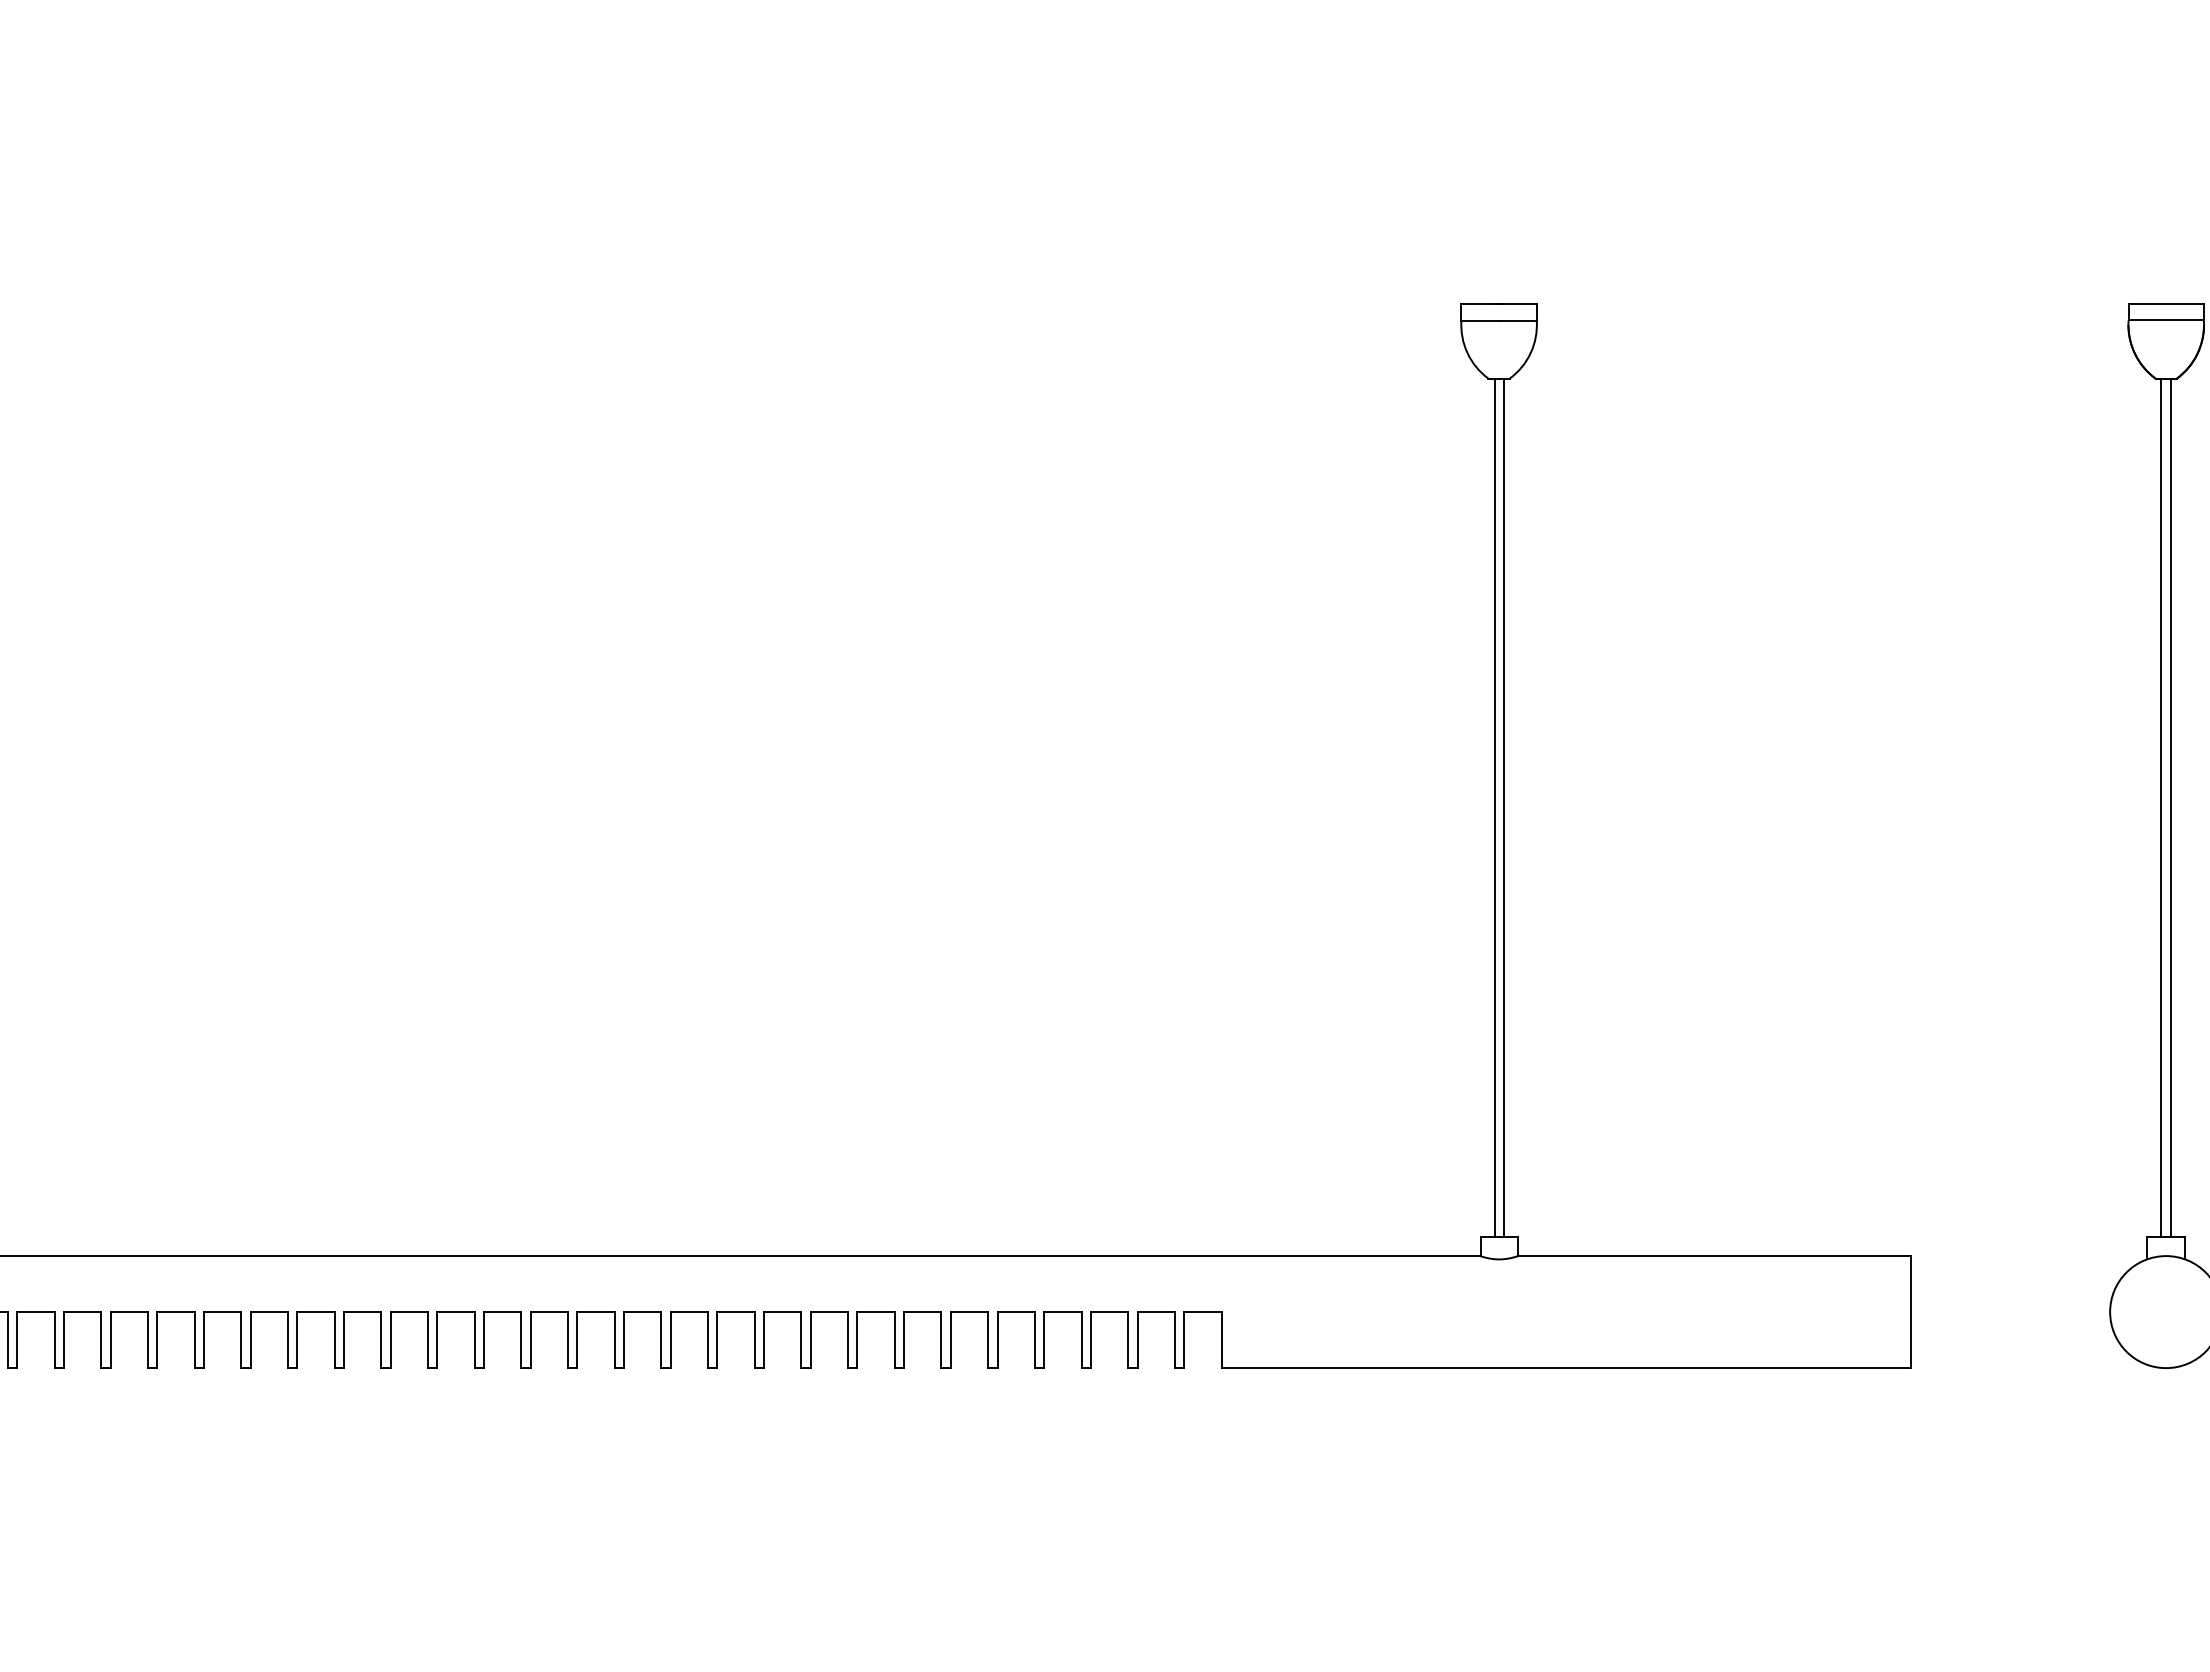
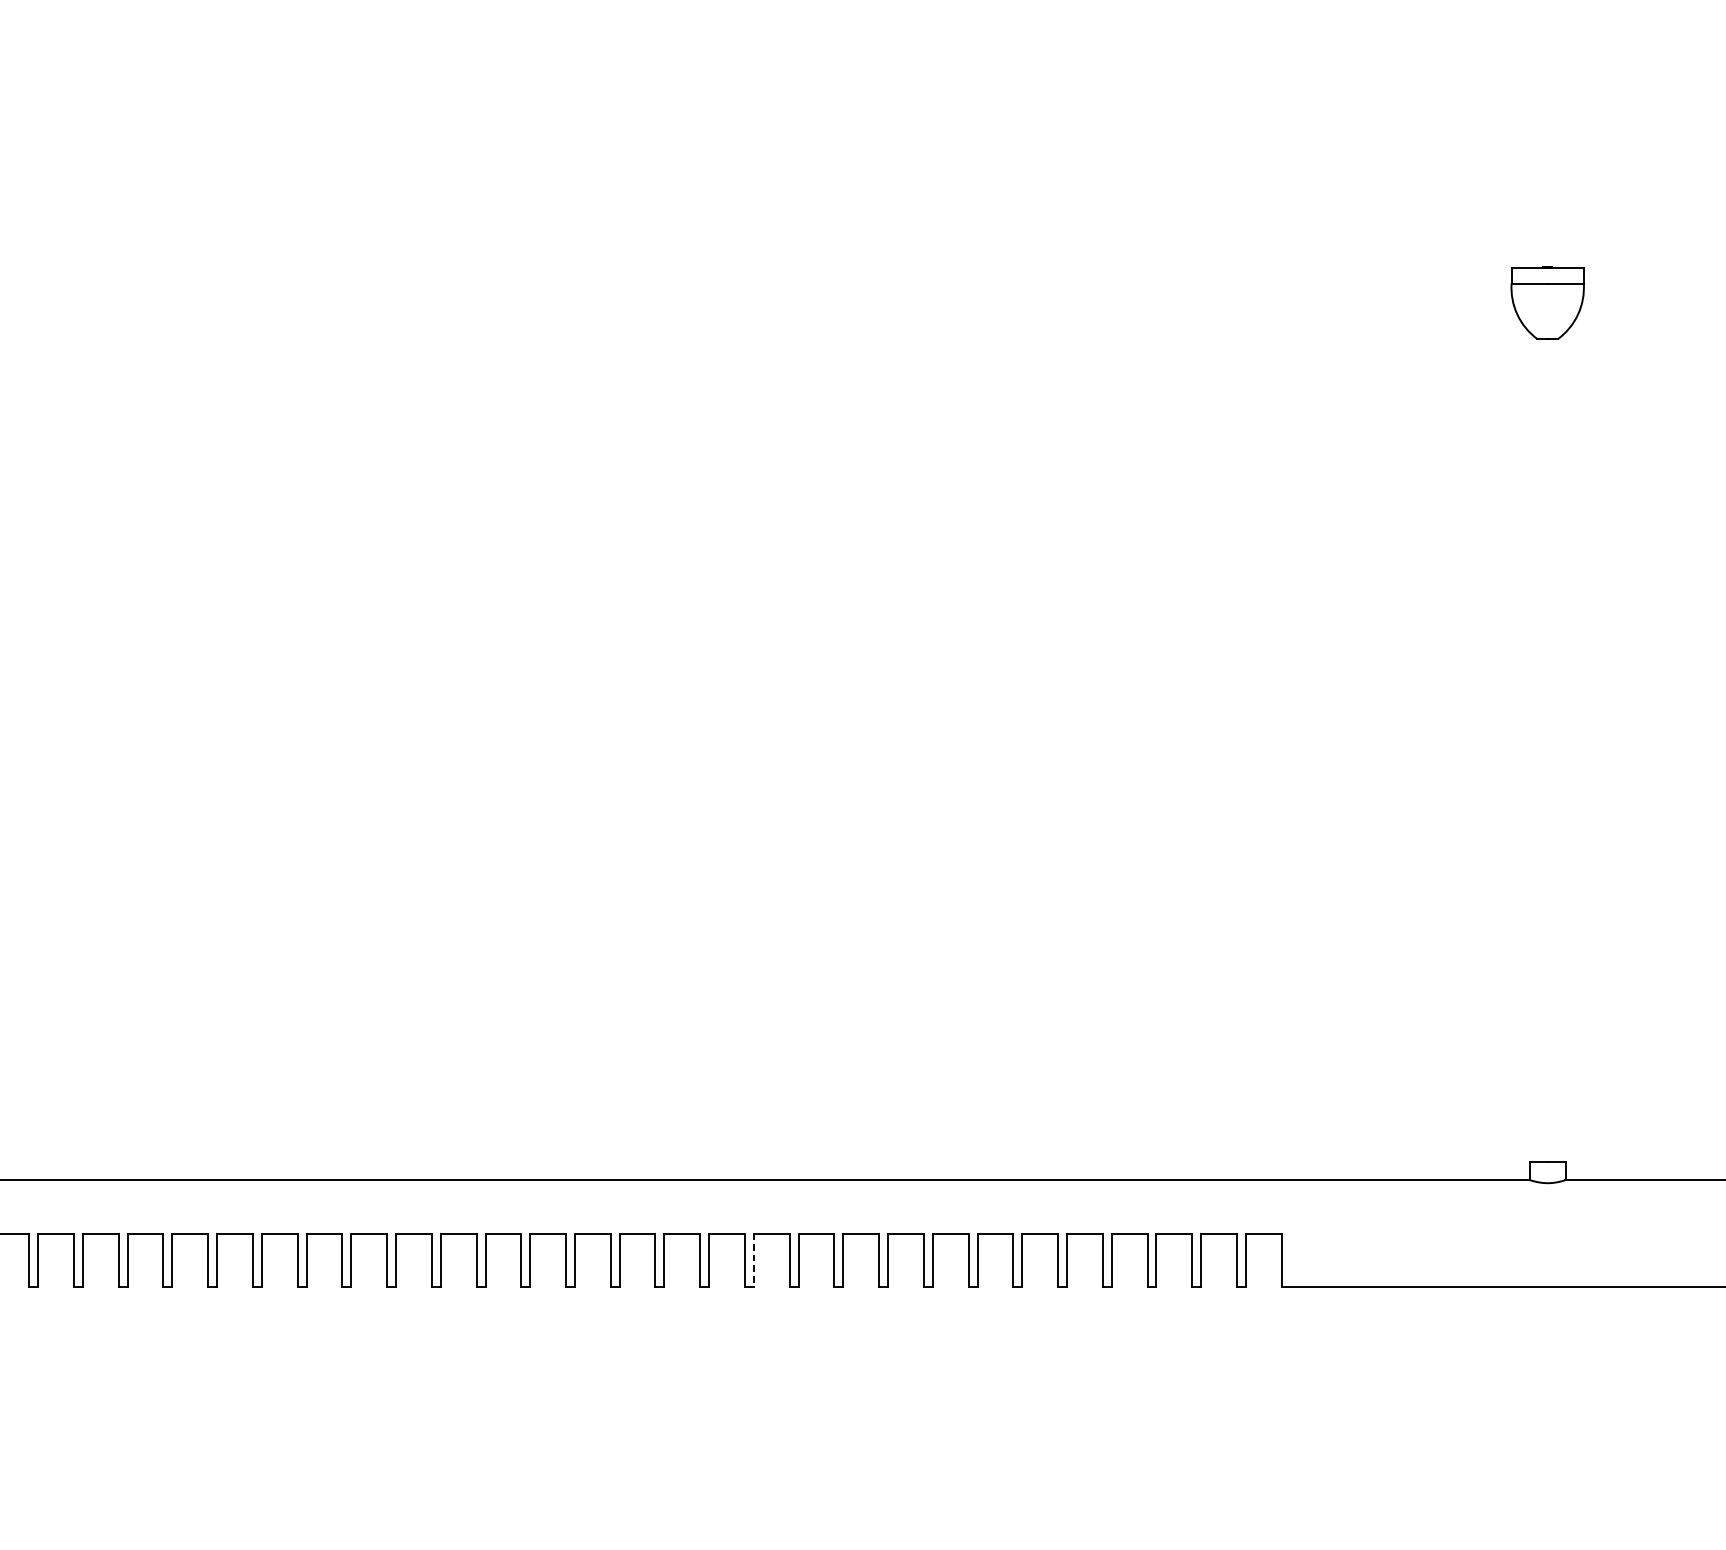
line: (1494, 807) -> (1543, 750), removed
line: (1503, 807) -> (1551, 750), removed
line: (670, 1340) -> (753, 1260), solid -> dashed

